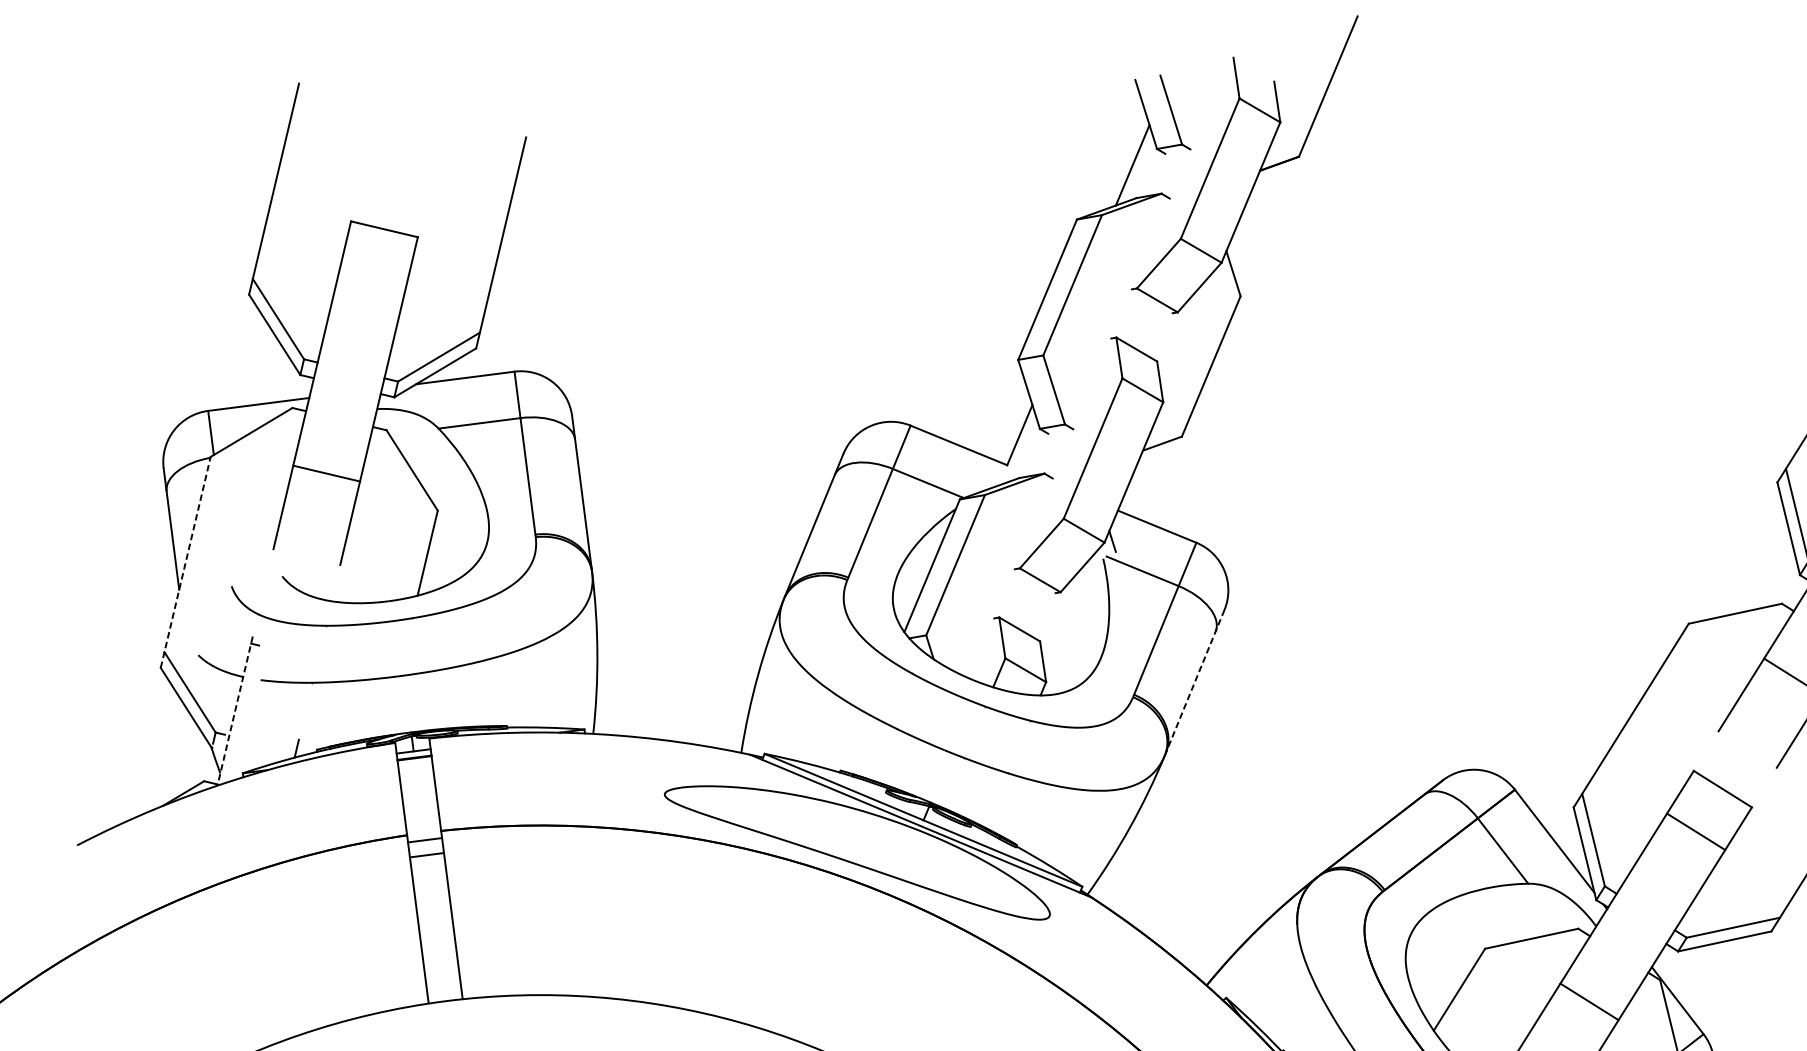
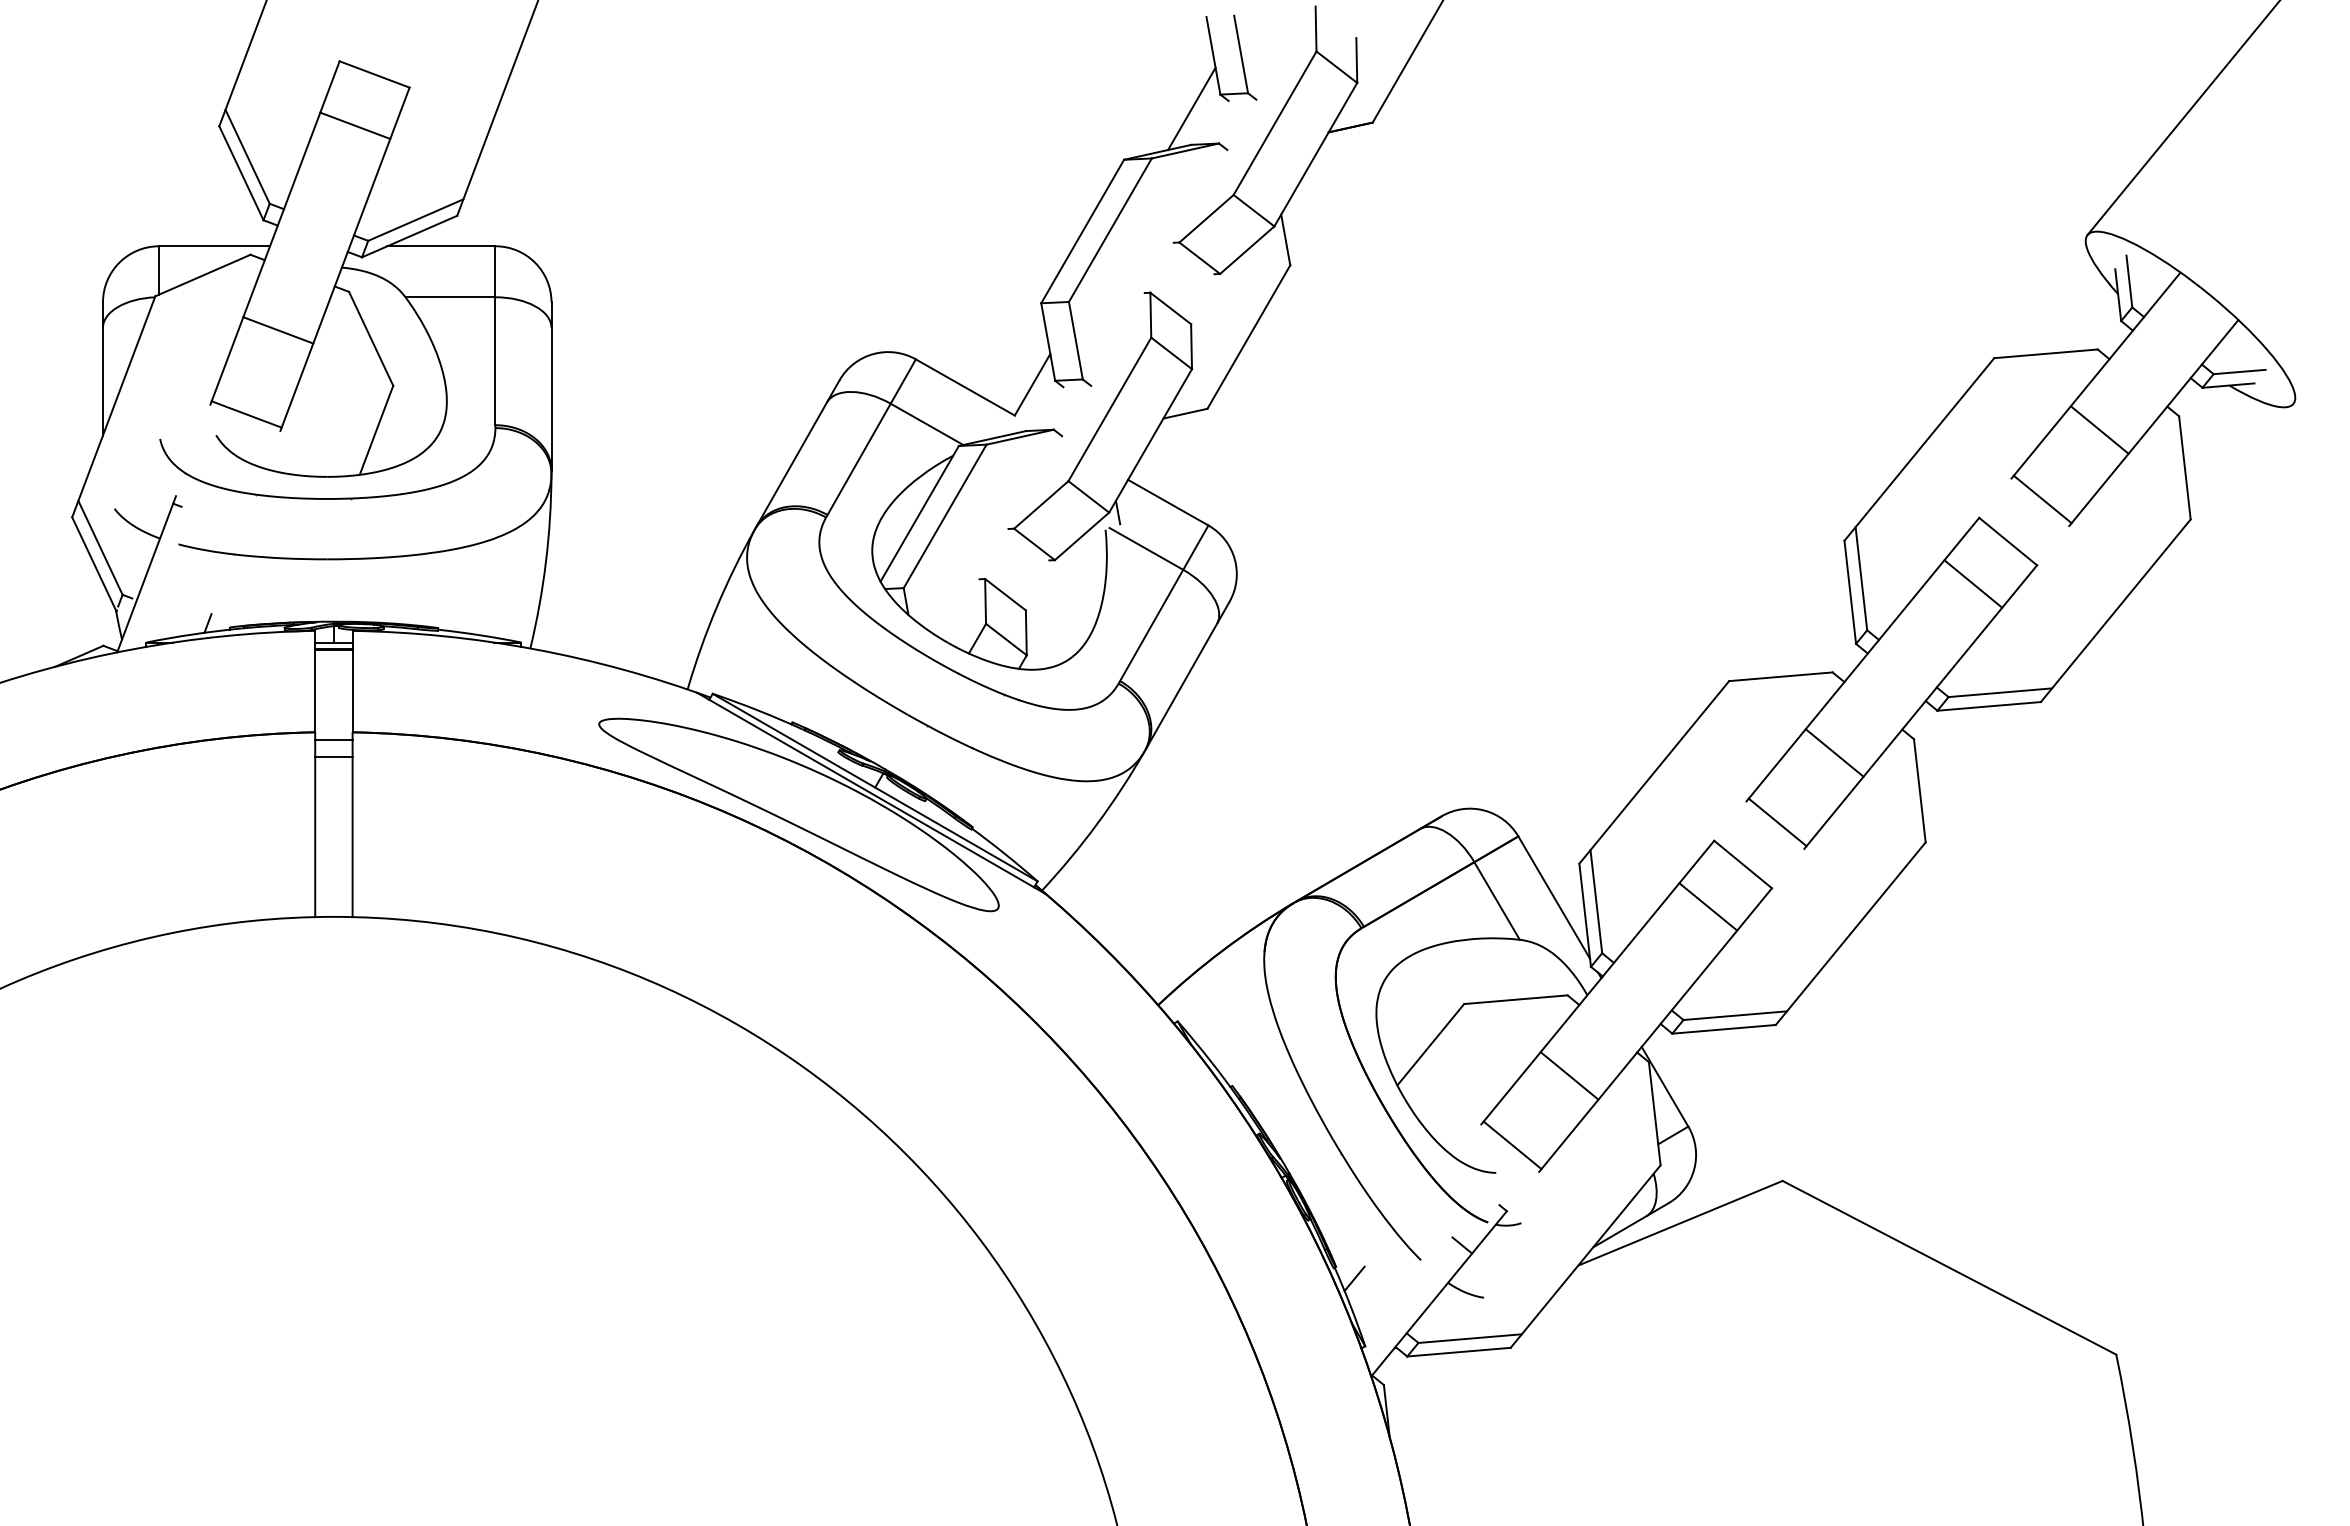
line: (373, 278) -> (355, 125), added
line: (307, 553) -> (246, 414), added
line: (185, 562) -> (113, 406), dashed -> solid
line: (1194, 681) -> (1187, 675), dashed -> solid
line: (235, 711) -> (146, 574), dashed -> solid
line: (1749, 746) -> (1777, 822), added

